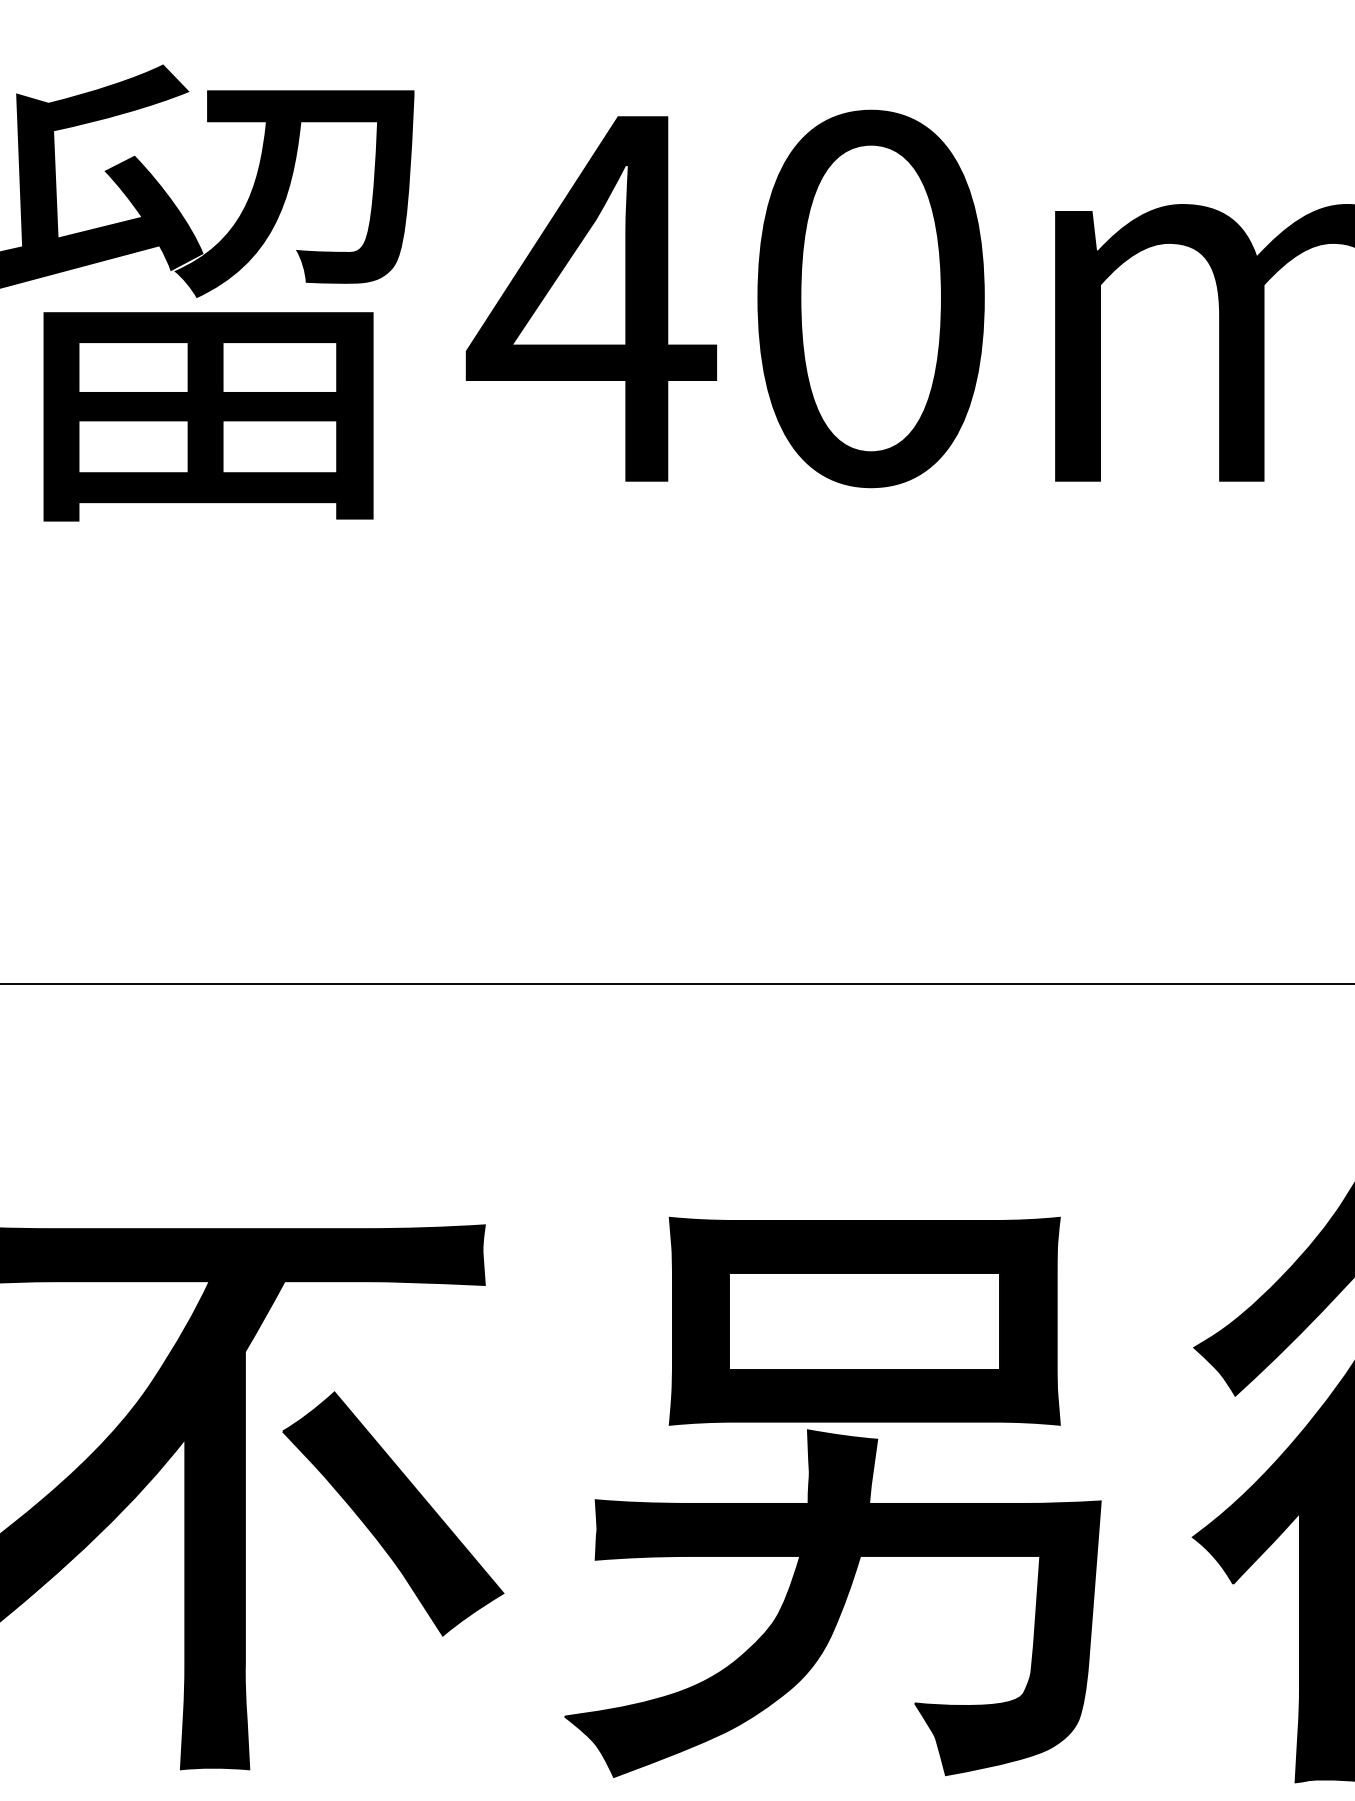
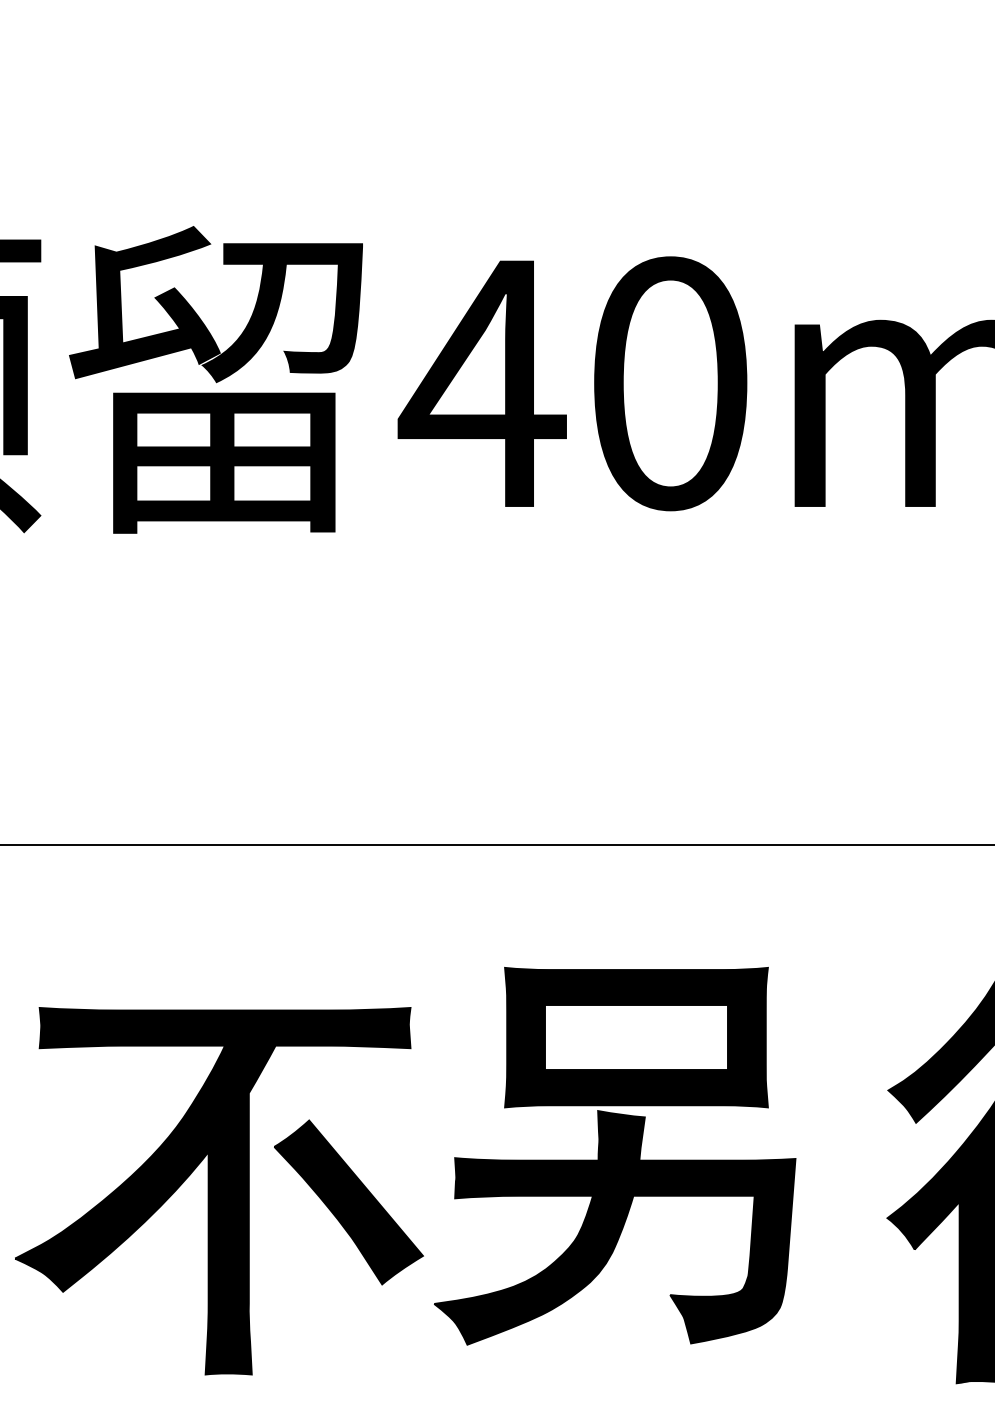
part: (833, 1497) -> (615, 1156), moved

